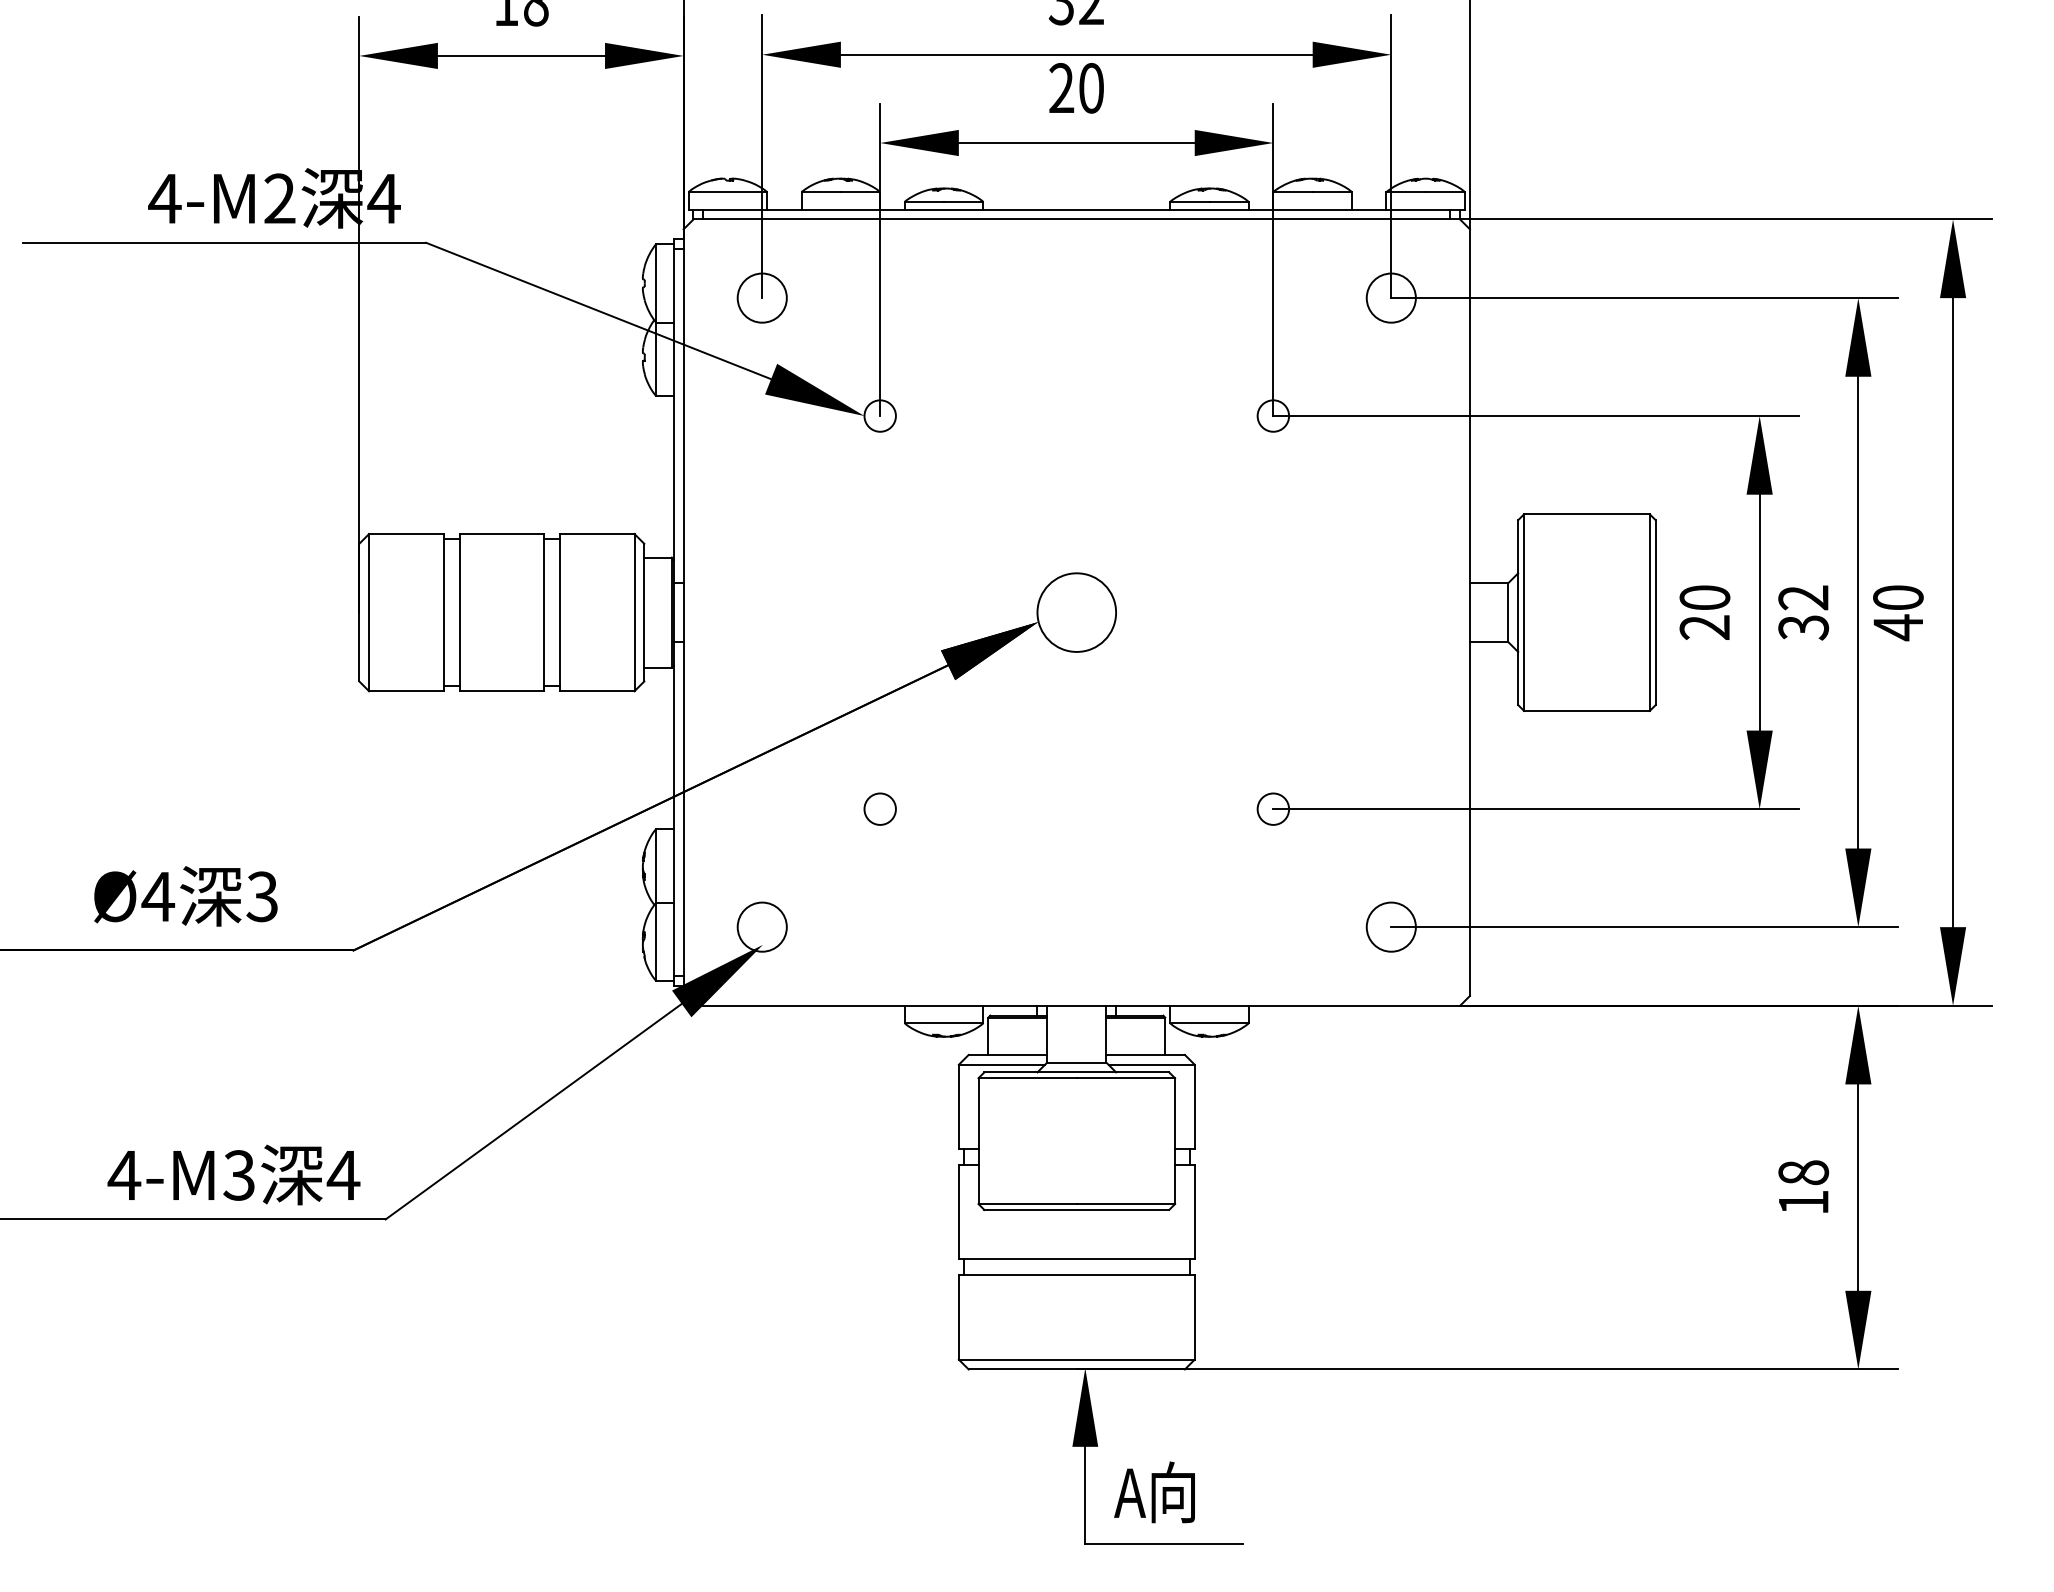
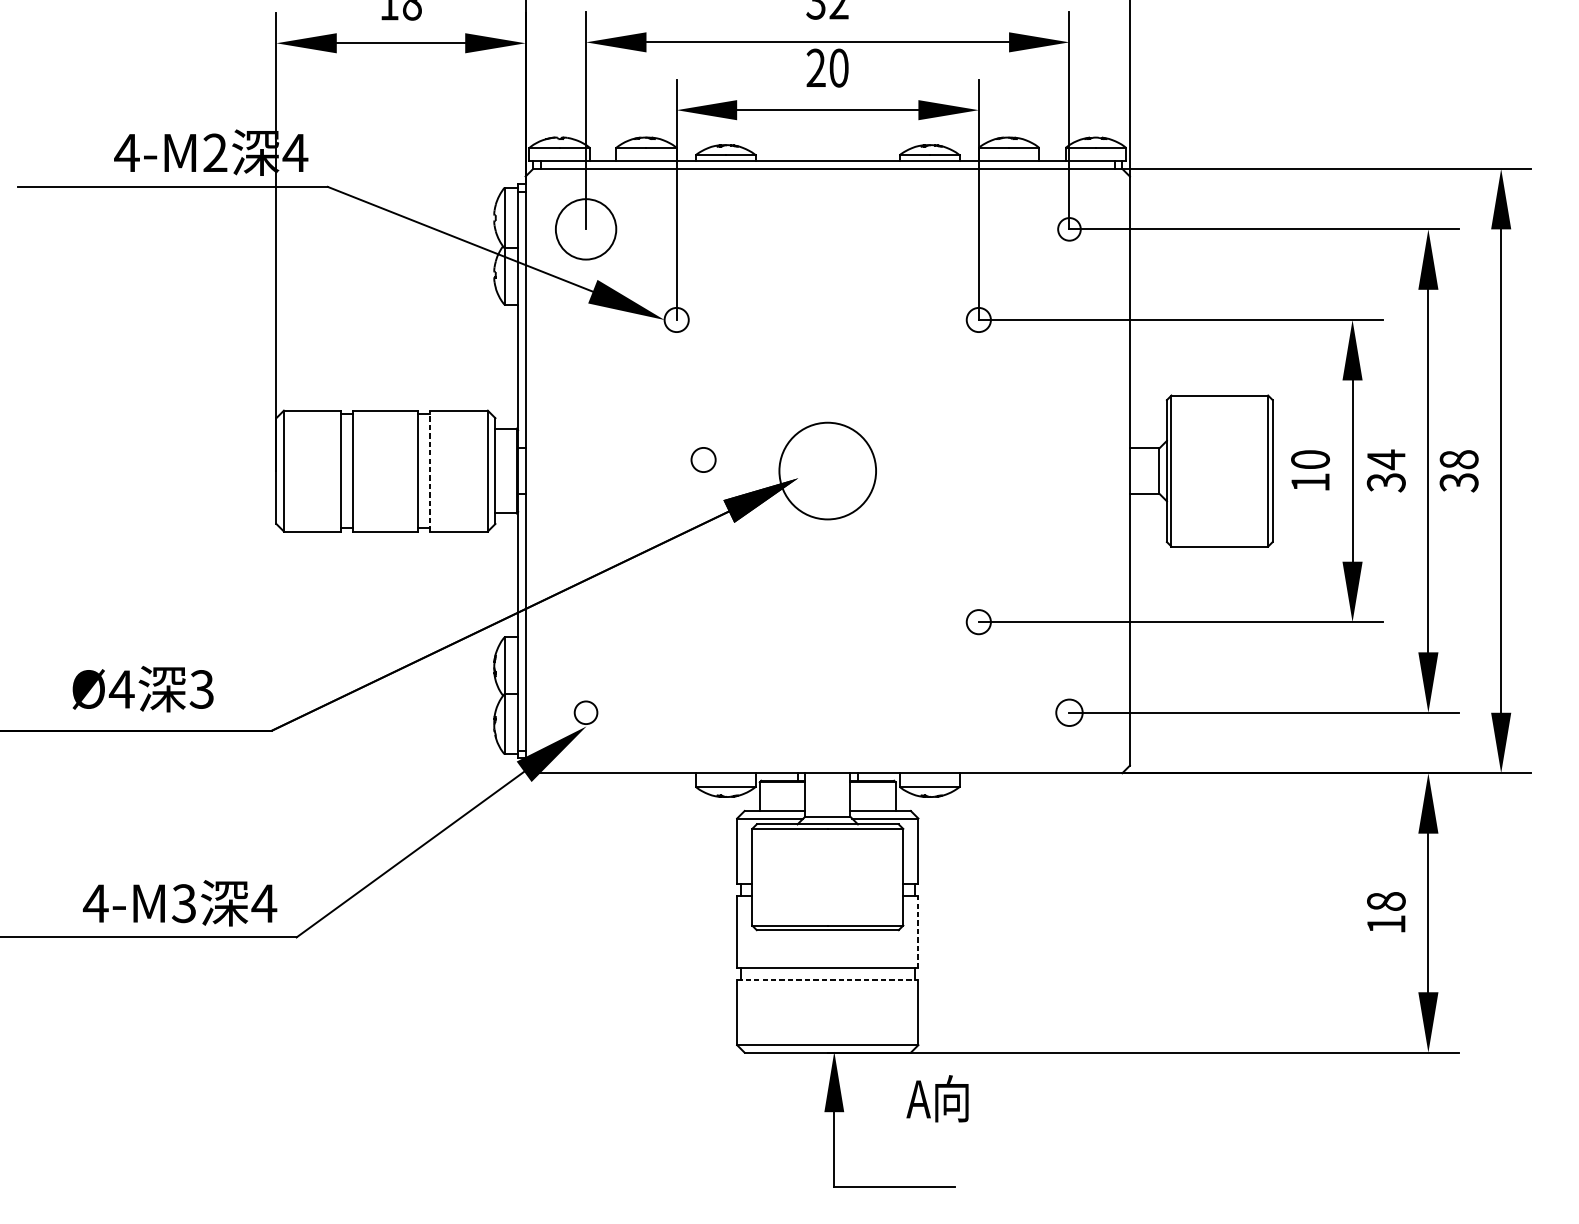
circle: (761, 297) -> (585, 228), size x1.6
circle: (1390, 297) -> (1068, 228), size x0.6
text: (1803, 597) -> (1386, 459), 32 -> 34
line: (559, 612) -> (430, 470), solid -> dashed
circle: (1076, 612) -> (827, 470), size x1.6
text: (1898, 613) -> (1459, 471), 40 -> 38
text: (1704, 627) -> (1310, 482), 20 -> 10
circle: (879, 808) -> (703, 459), moved
circle: (761, 926) -> (585, 712), size x0.6
circle: (1390, 926) -> (1068, 712), size x0.7
line: (1194, 1211) -> (918, 931), solid -> dashed
line: (1076, 1275) -> (827, 980), solid -> dashed
text: (1154, 1492) -> (937, 1098), moved

